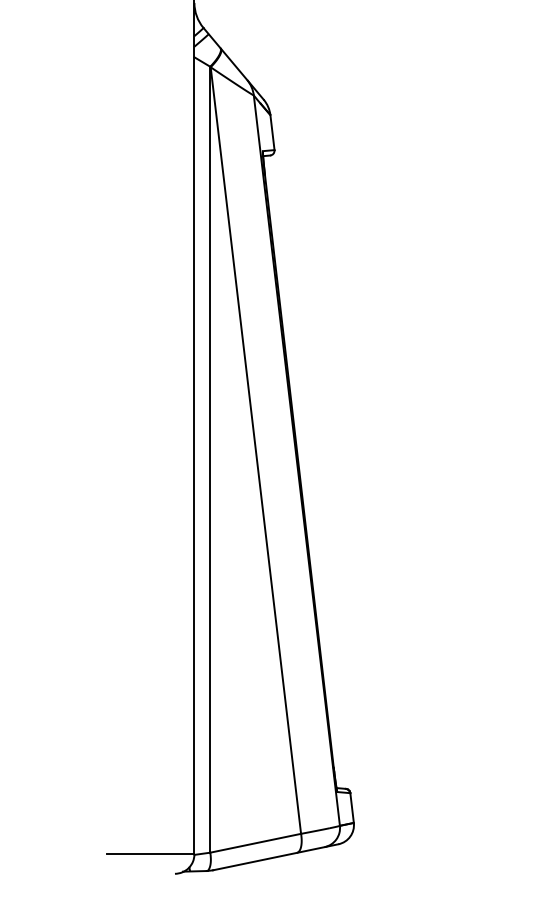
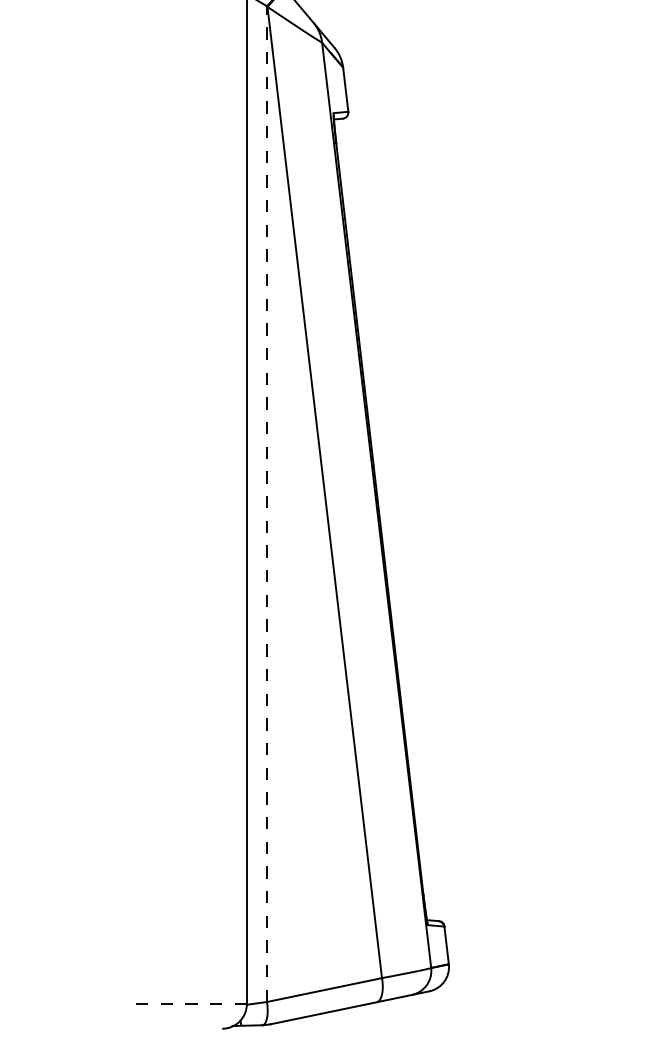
line: (210, 459) -> (267, 503), solid -> dashed
line: (150, 854) -> (191, 1004), solid -> dashed

